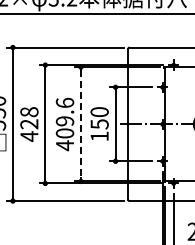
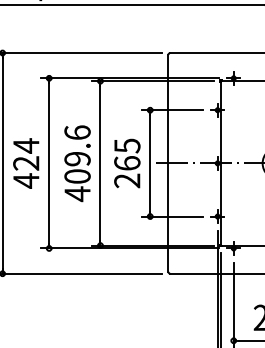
text: (29, 111) -> (26, 144), 428 -> 424
line: (80, 124) -> (99, 163), dashed -> solid
text: (99, 124) -> (127, 163), 150 -> 265

